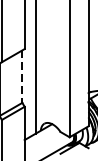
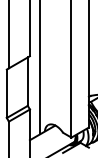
line: (22, 77) -> (27, 82), dashed -> solid

